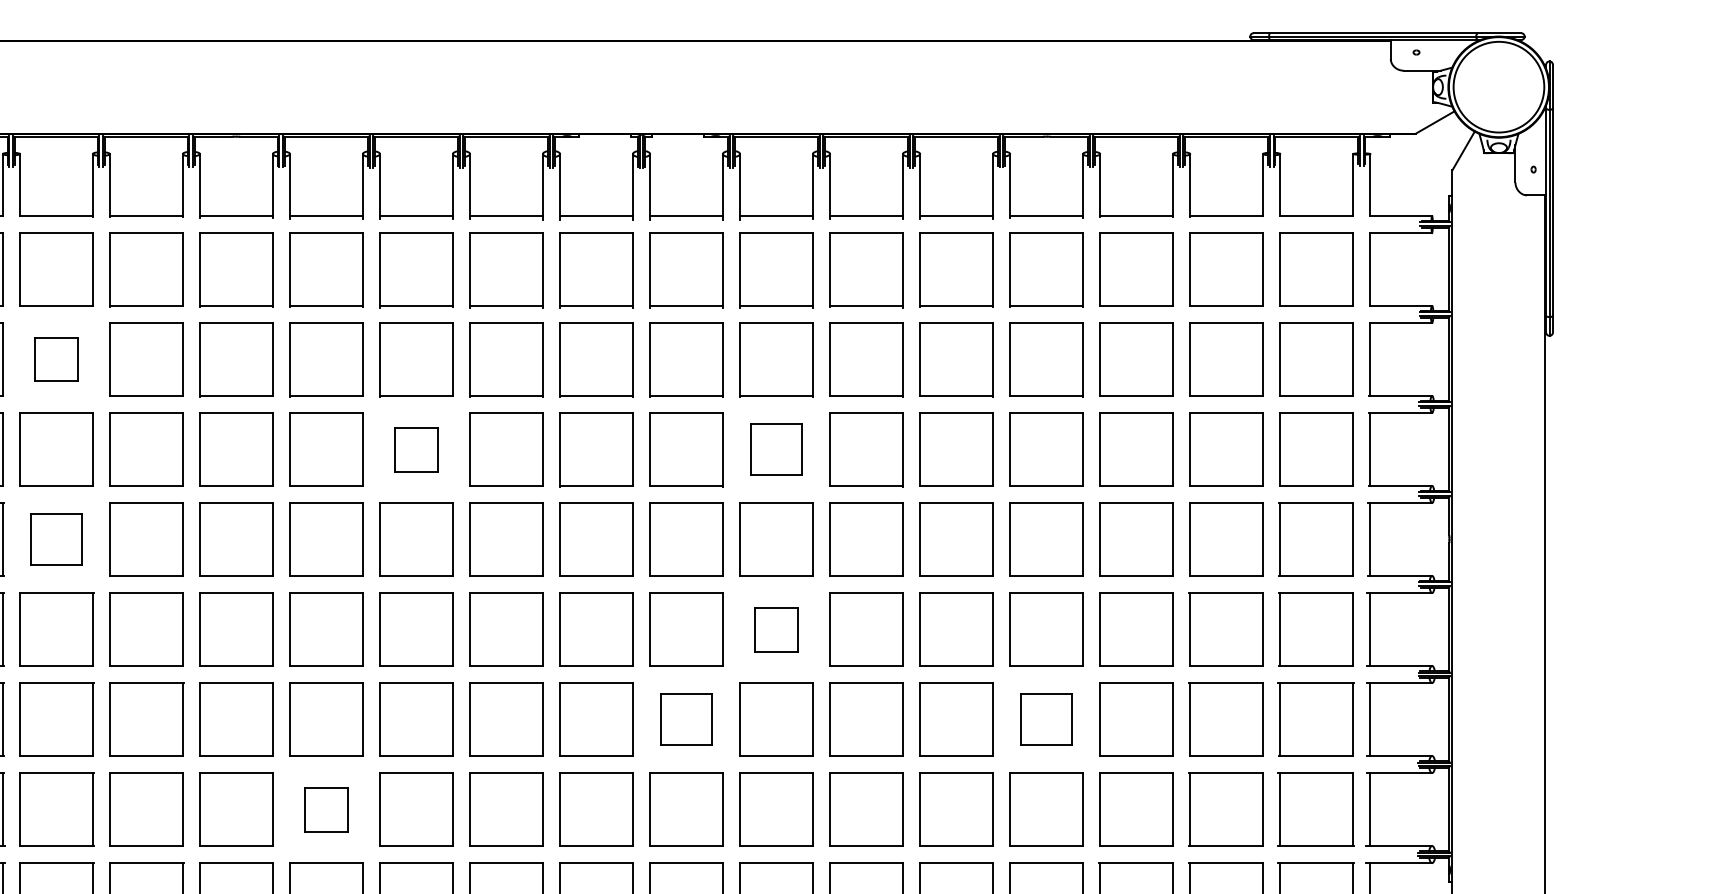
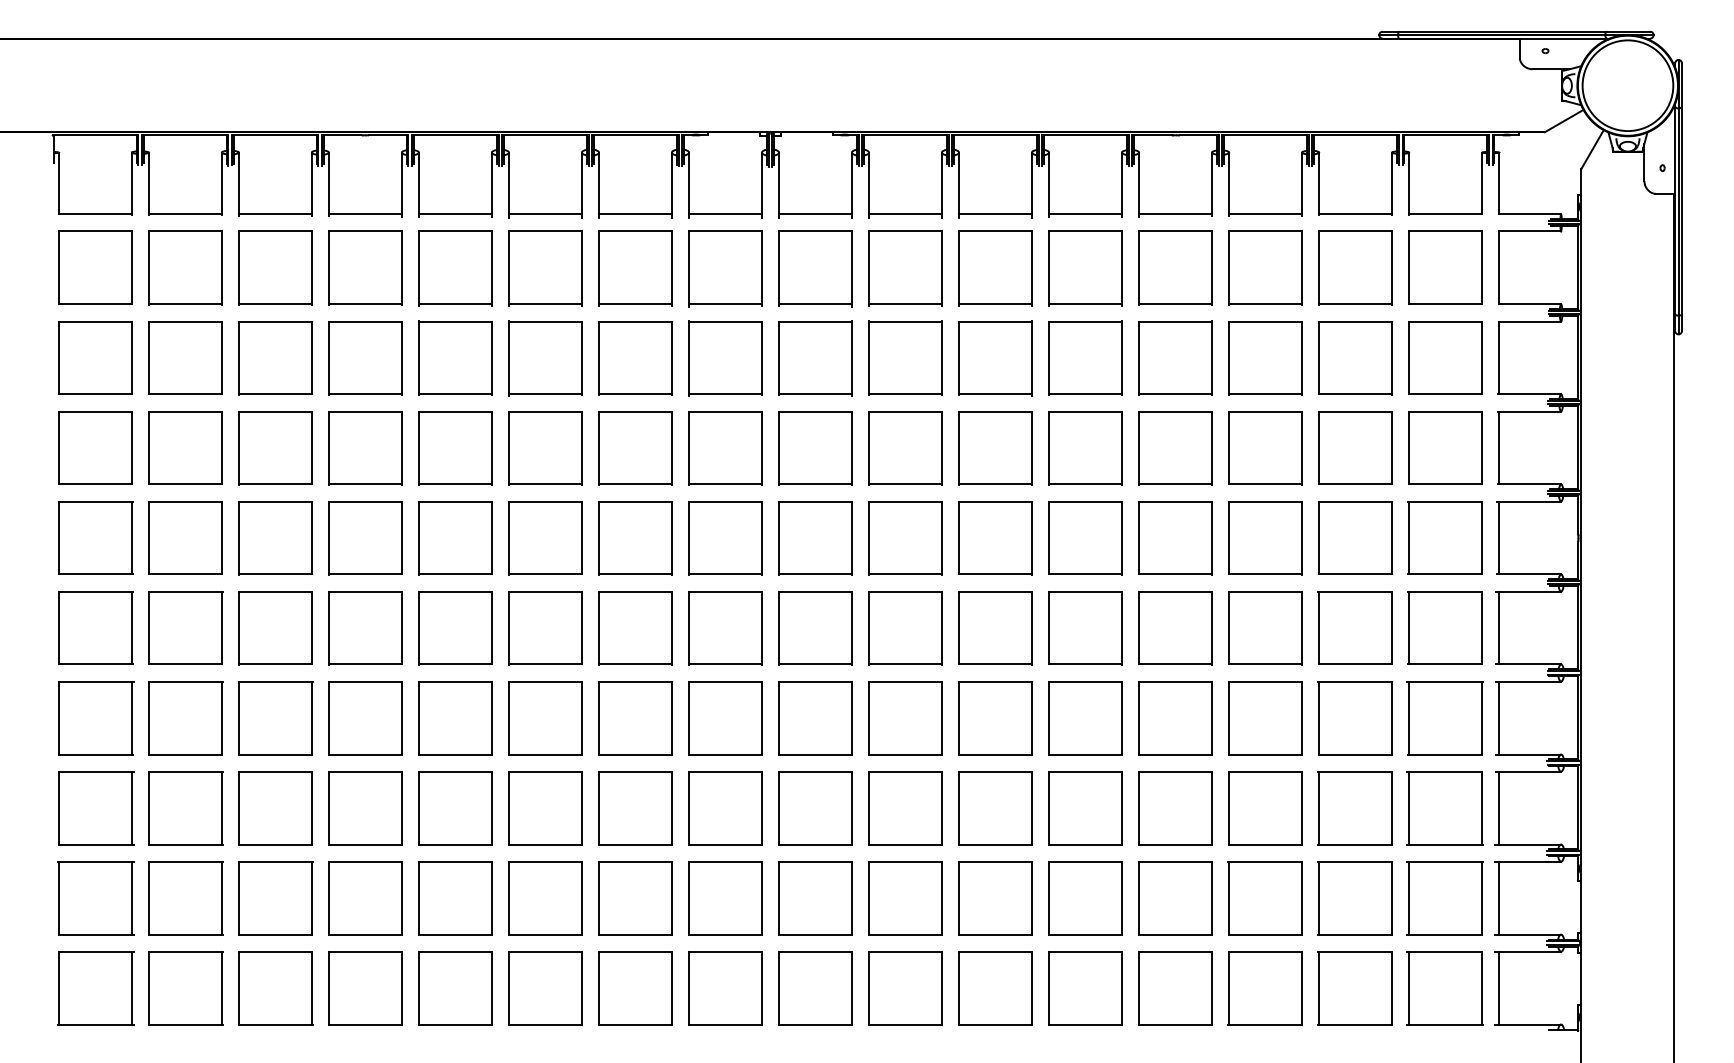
part: (56, 358) -> (185, 357), size x1.67
part: (416, 449) -> (545, 448), size x1.67
part: (776, 449) -> (905, 448), size x1.43
part: (56, 538) -> (185, 537), size x1.43
part: (776, 629) -> (905, 628), size x1.67
part: (686, 719) -> (815, 718), size x1.43
part: (1046, 719) -> (1175, 718), size x1.43
part: (326, 809) -> (455, 808), size x1.67

